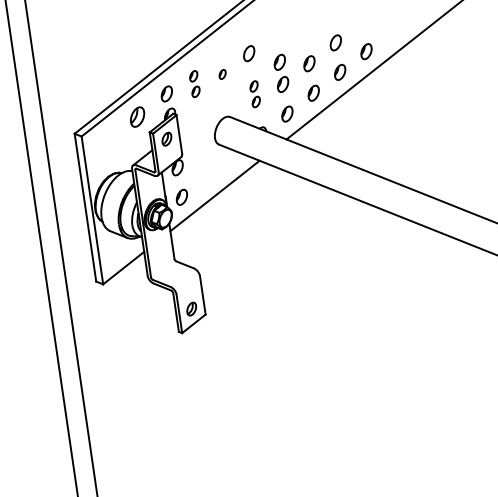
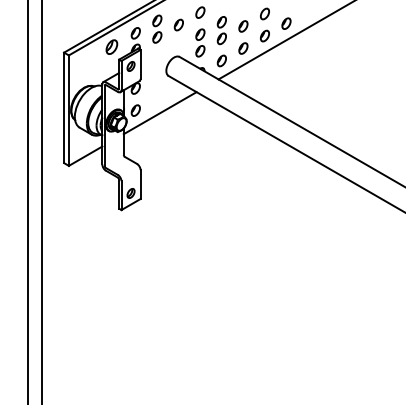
part: (222, 73) -> (178, 24), size x1.67
part: (194, 83) -> (157, 28), size x1.43
part: (255, 93) -> (200, 42), size x1.43

